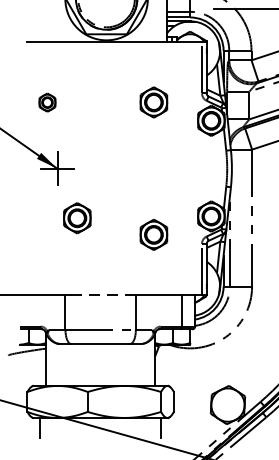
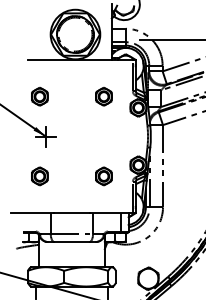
part: (46, 102) -> (39, 96), size x1.67
part: (76, 218) -> (39, 176), moved
line: (101, 294) -> (72, 212), dashed -> solid

